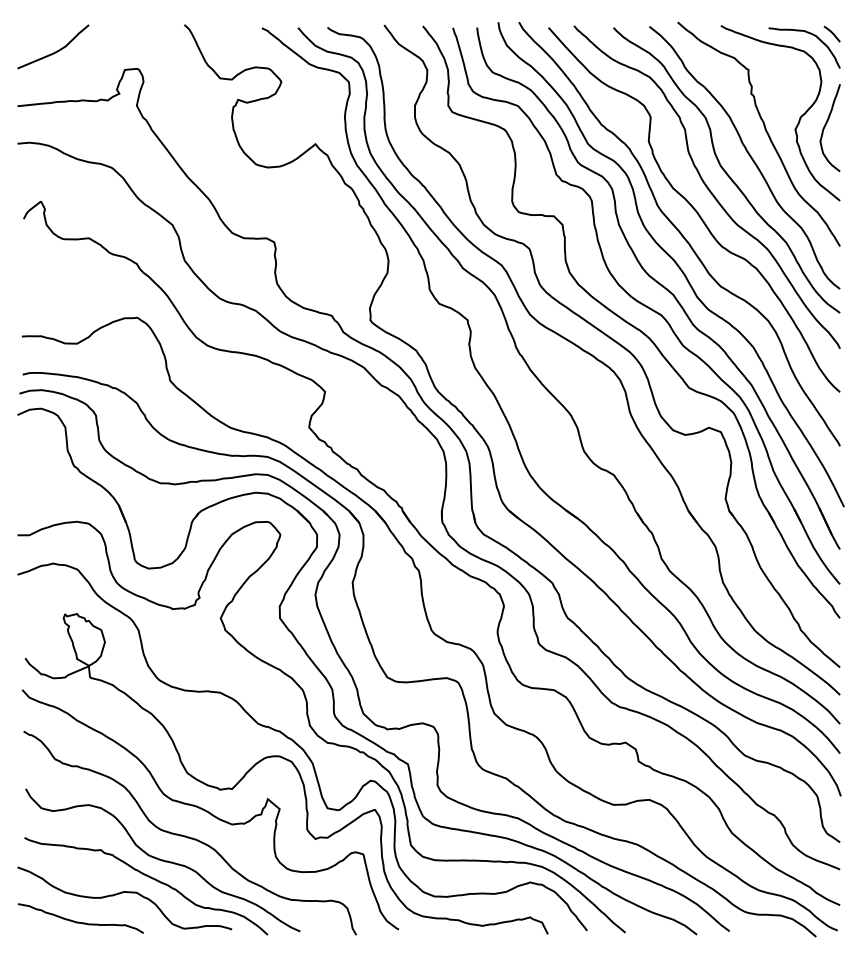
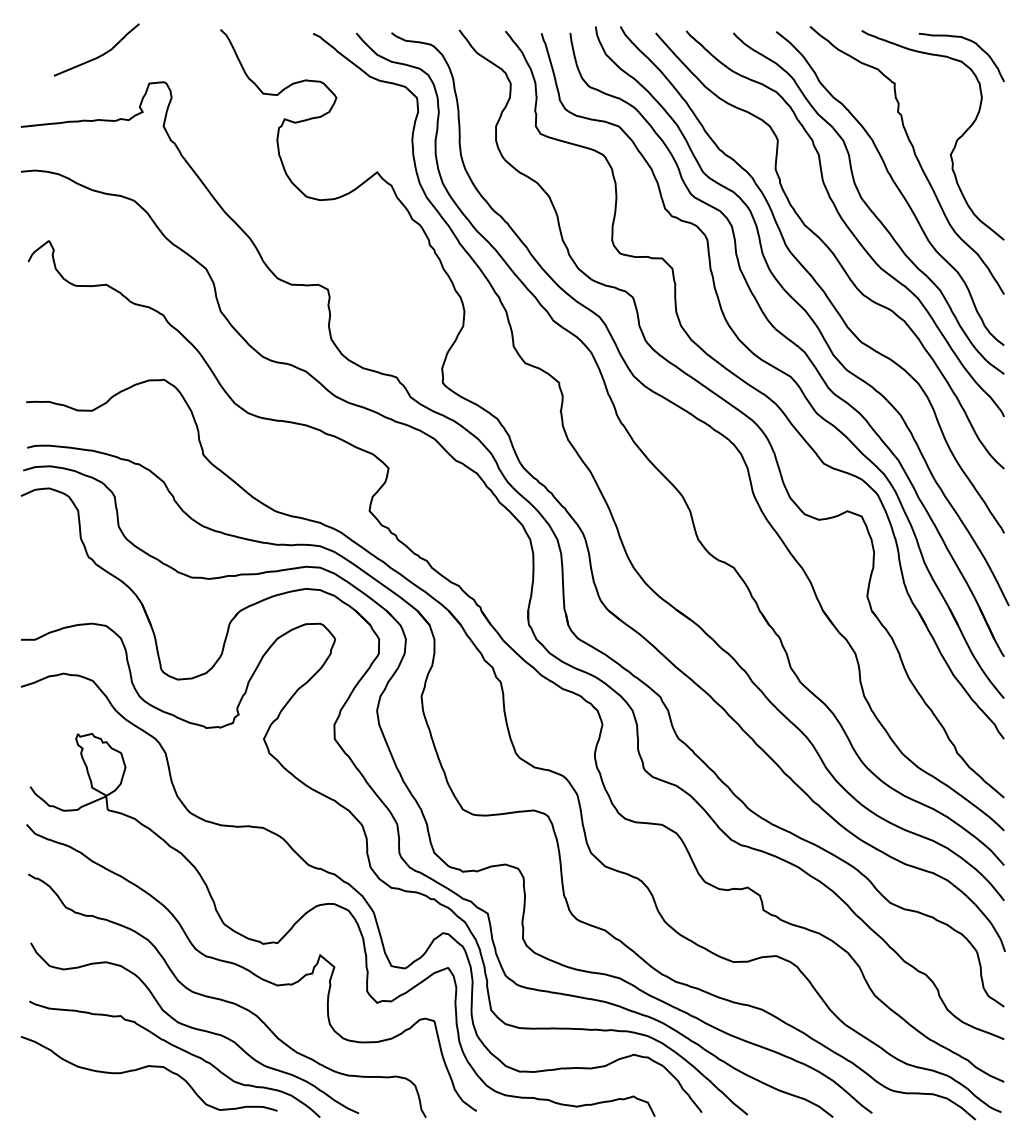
line: (831, 33) -> (994, 40), removed
curve: (55, 51) -> (99, 55), moved
curve: (826, 125) -> (987, 150), removed
curve: (78, 921) -> (93, 1101), removed

